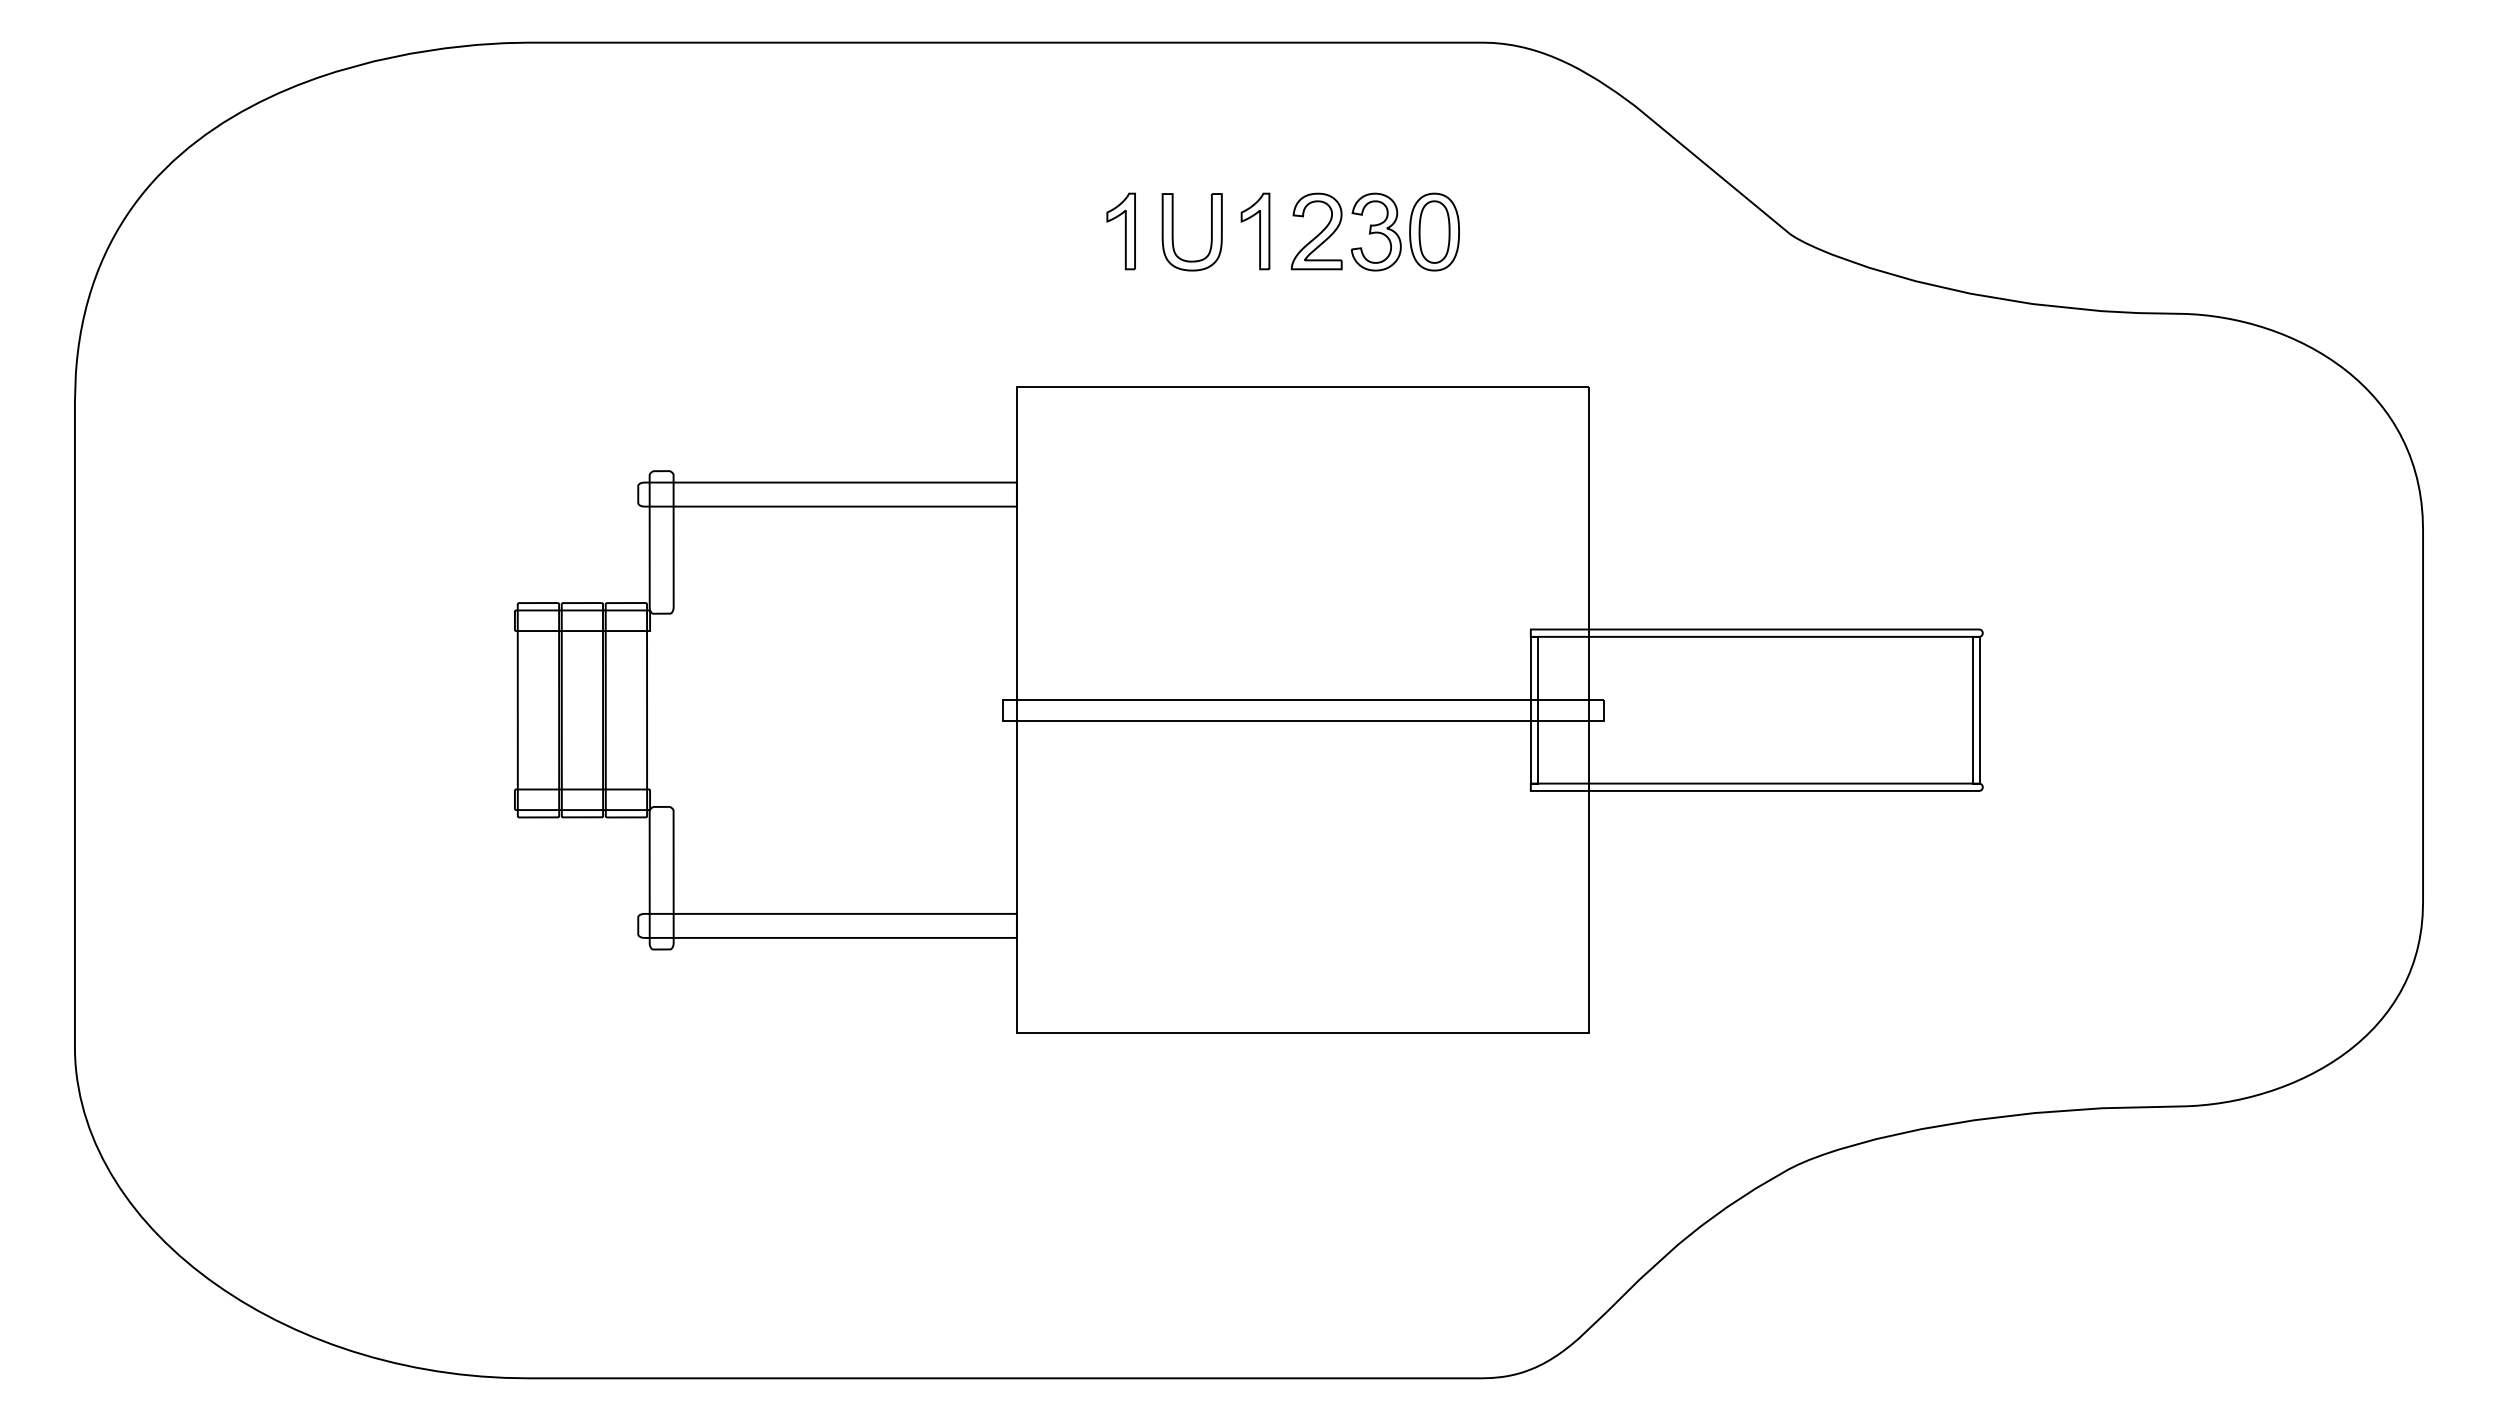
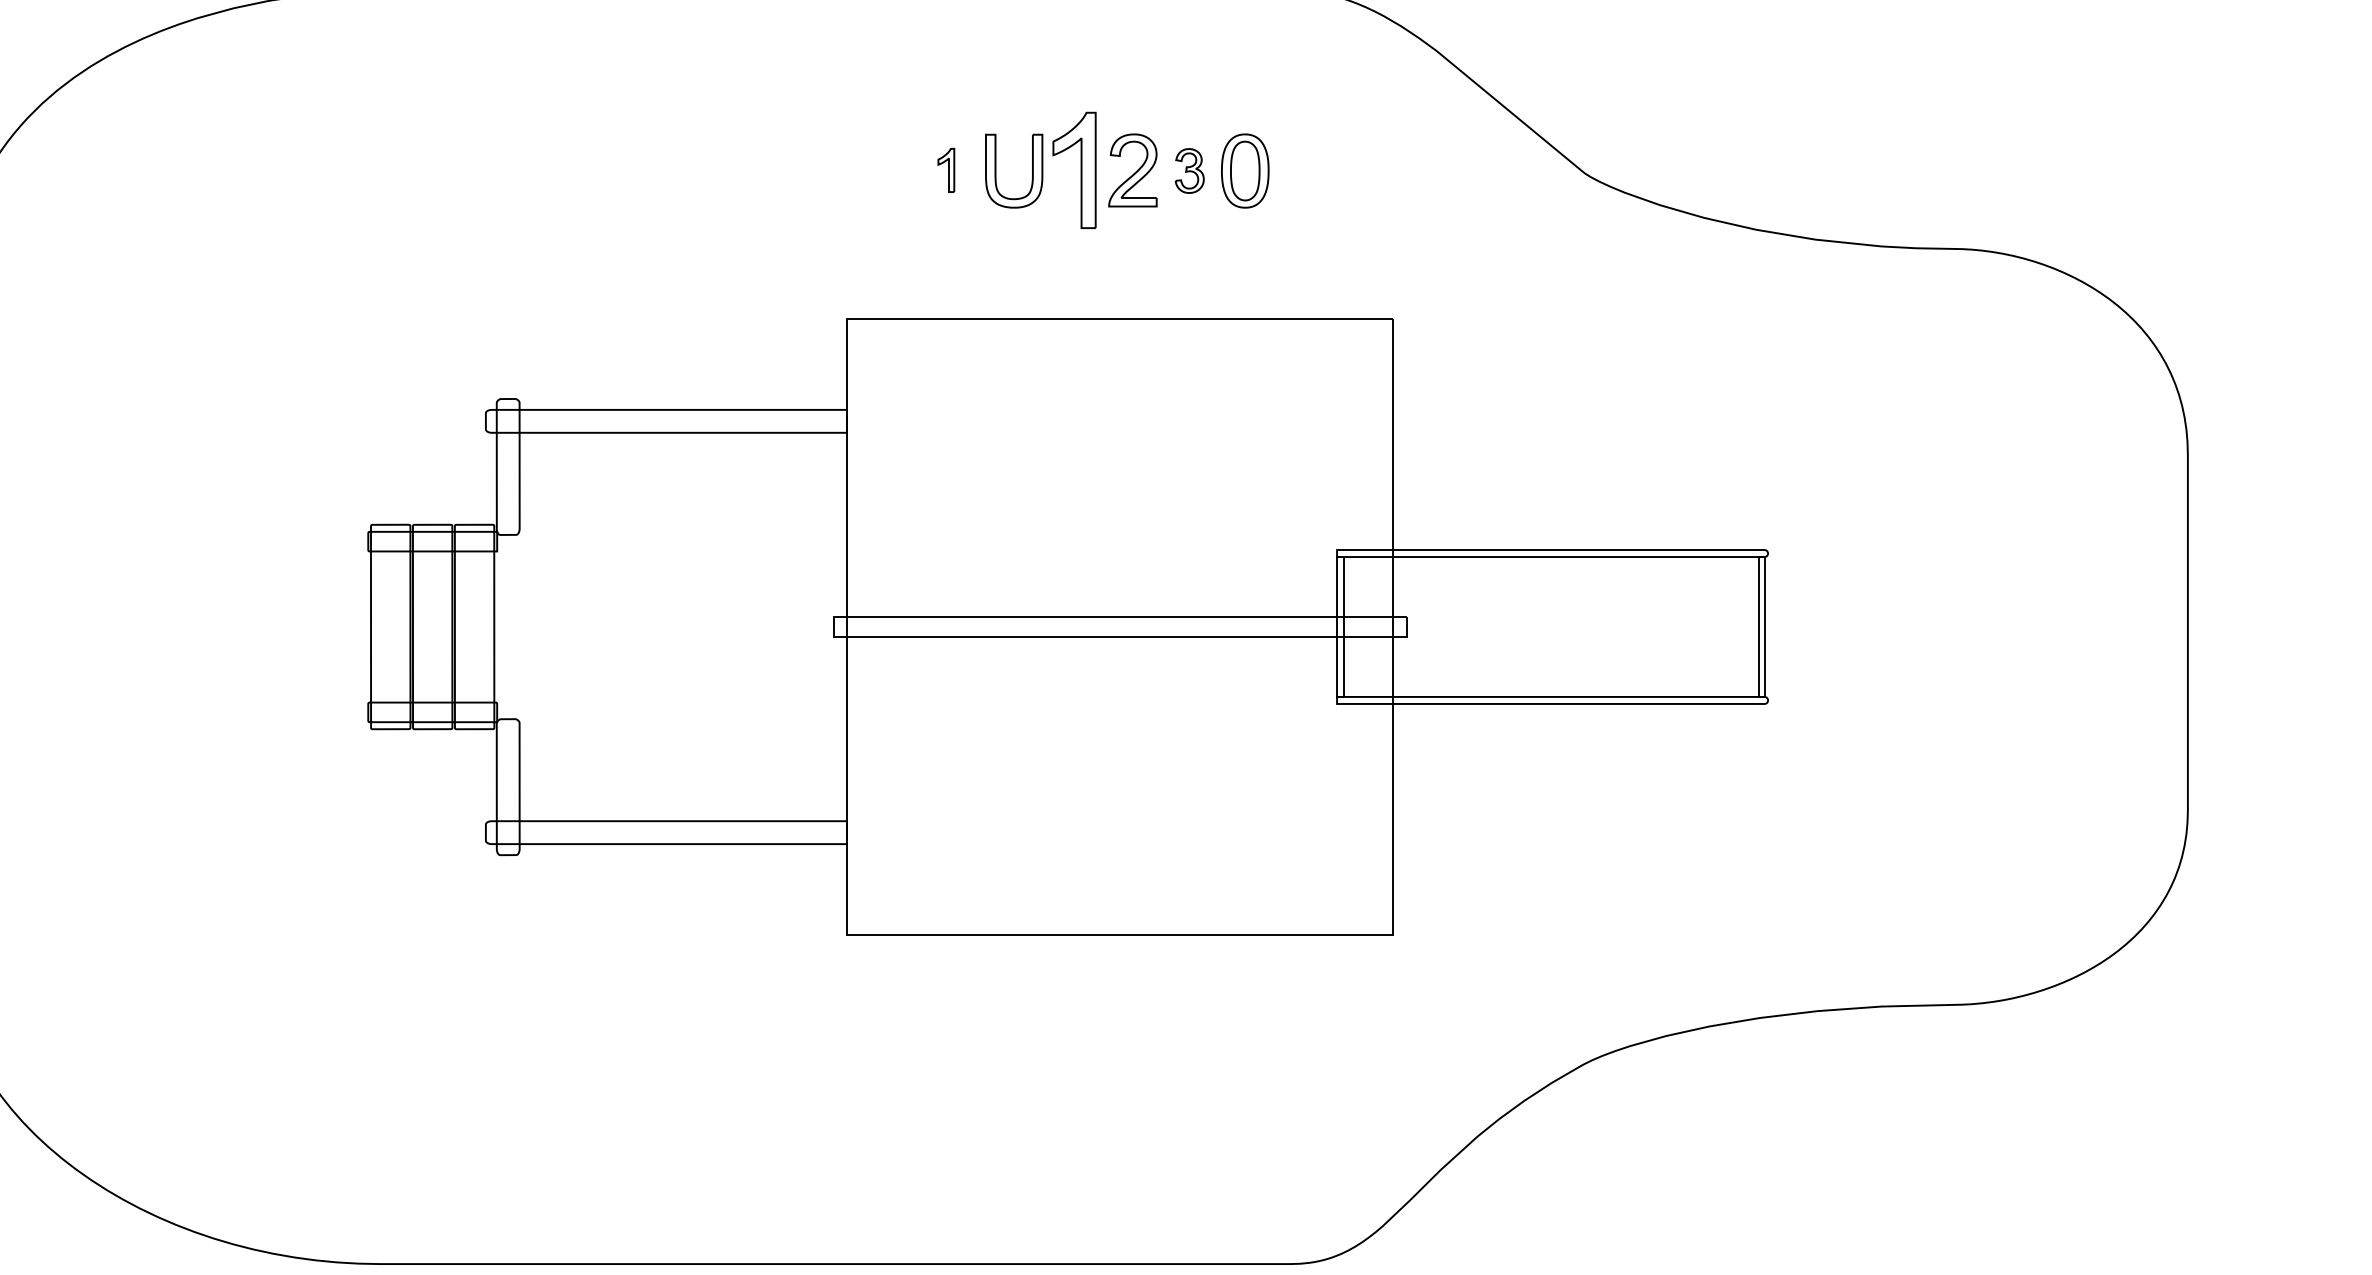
part: (1120, 231) -> (945, 170), size x0.6
part: (1255, 231) -> (1074, 170), size x1.6
part: (1376, 231) -> (1189, 170), size x0.6

